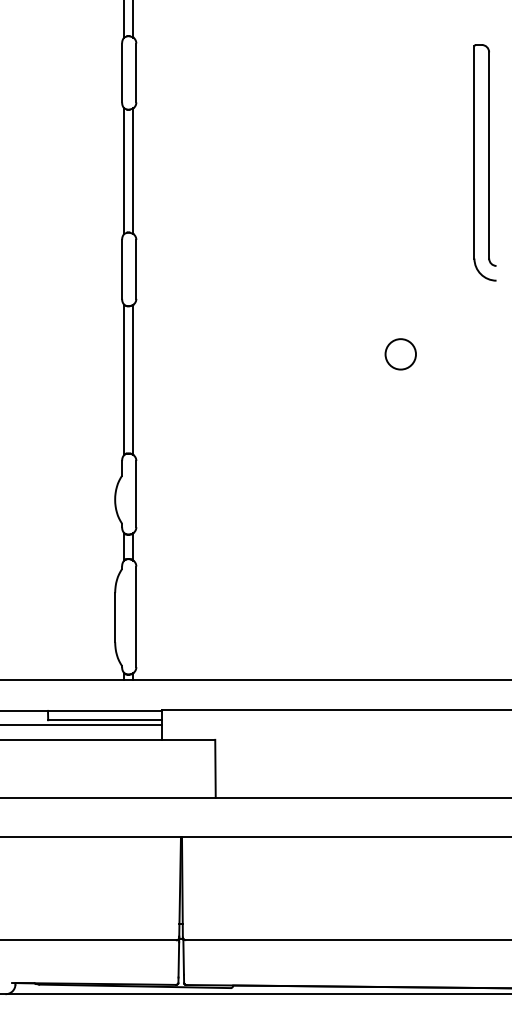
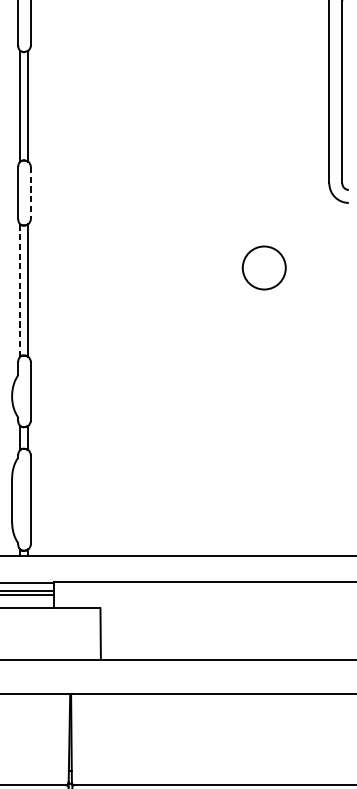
line: (136, 269) -> (30, 193), solid -> dashed
circle: (400, 354) -> (264, 268), size x1.6
line: (124, 379) -> (20, 290), solid -> dashed

